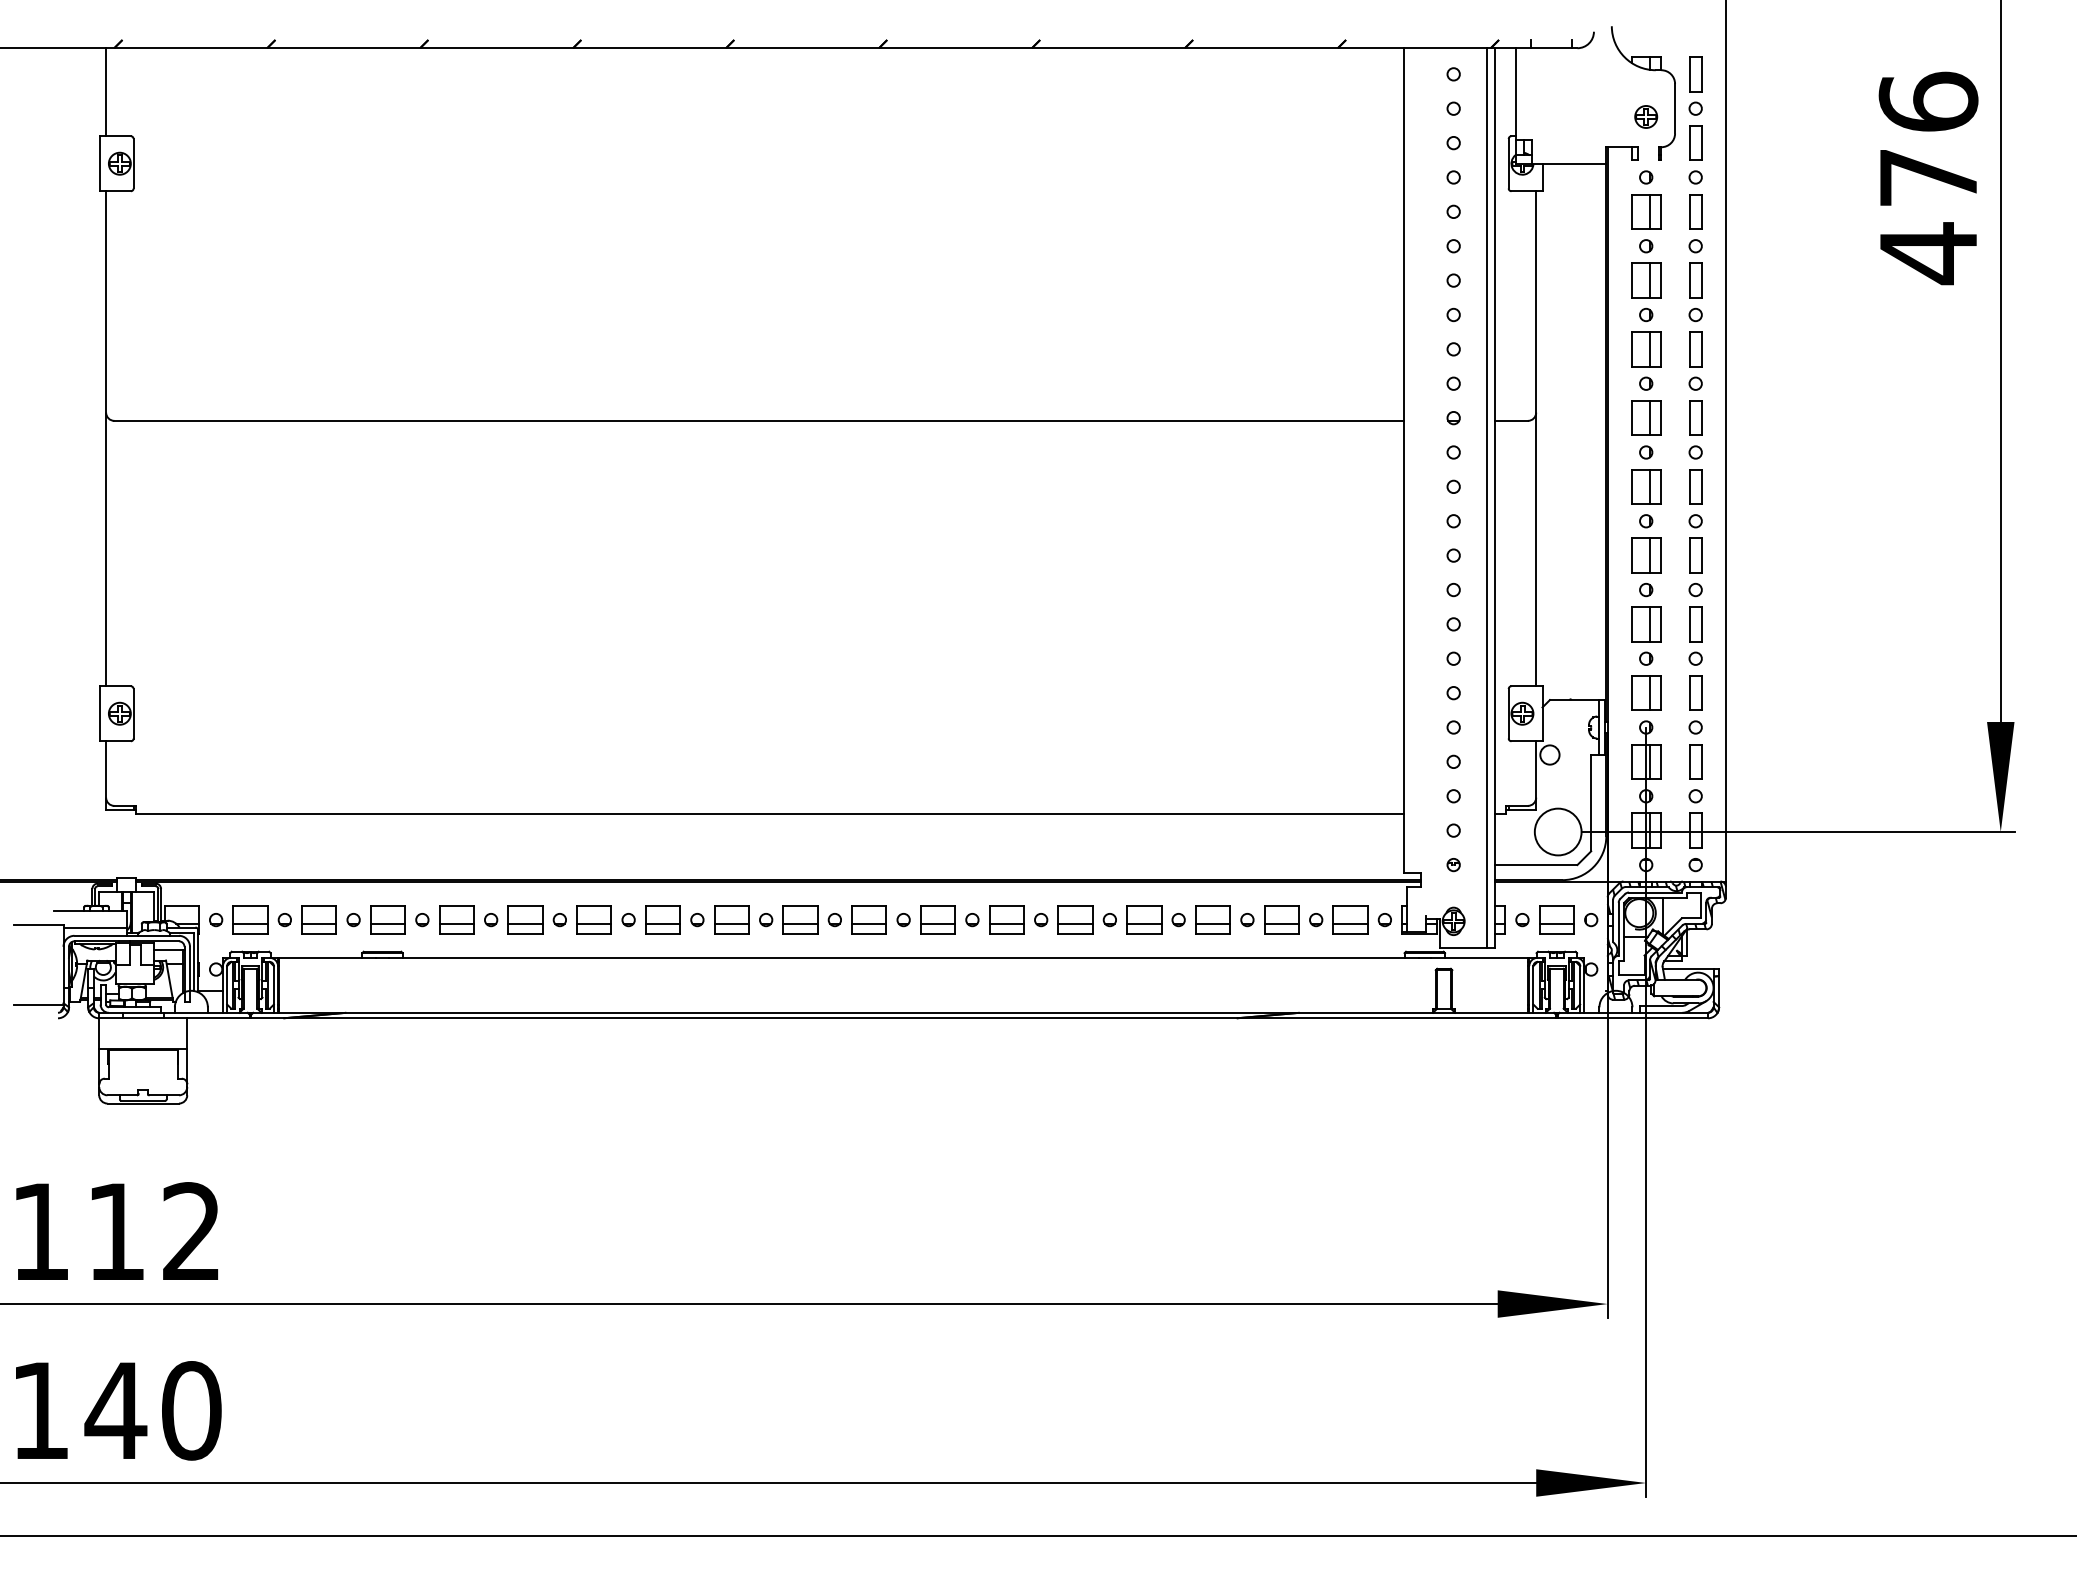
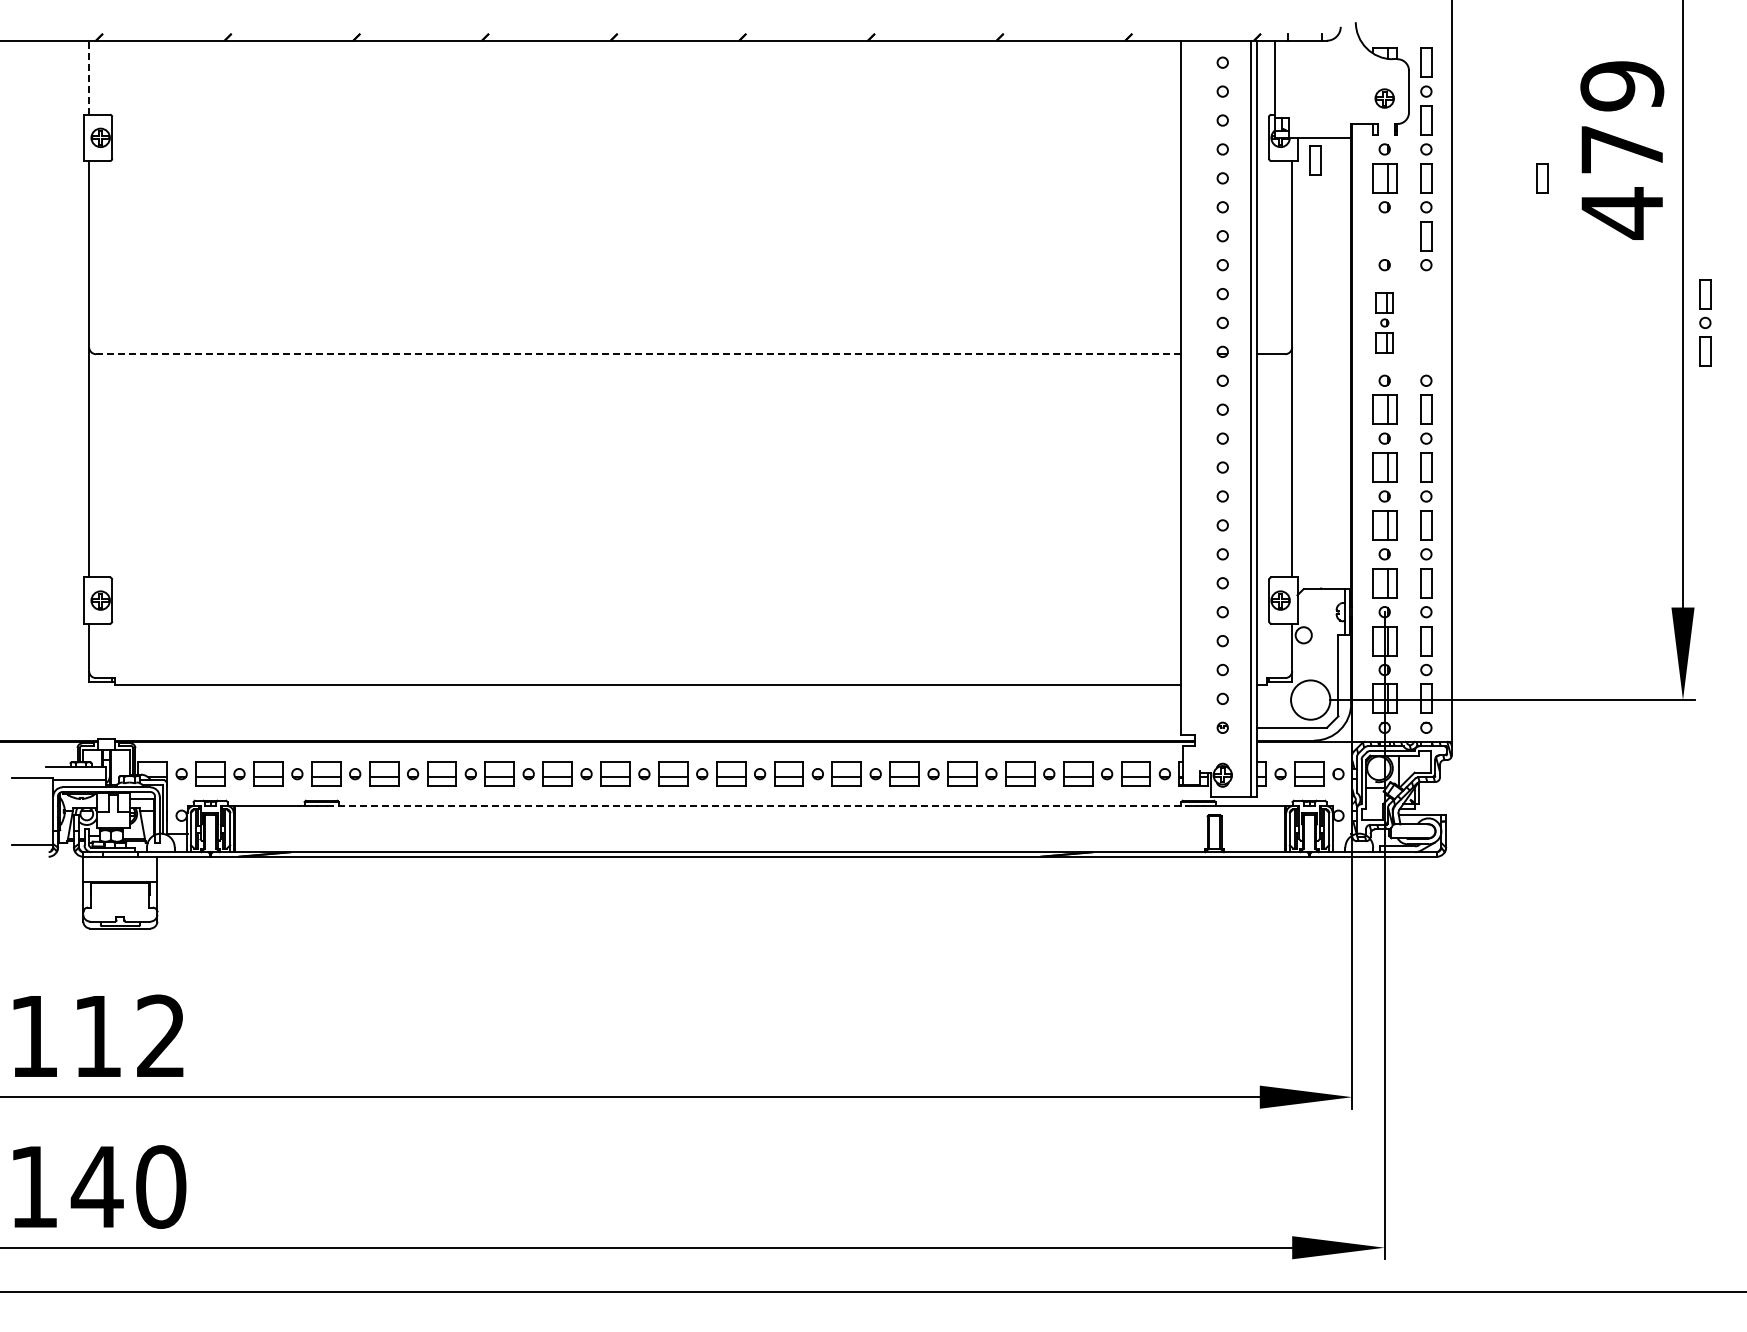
line: (106, 91) -> (89, 77), solid -> dashed
text: (1928, 101) -> (1622, 85), 476 -> 479
part: (1563, 190) -> (1315, 160), added
part: (1833, 212) -> (1542, 178), added
part: (1645, 280) -> (1384, 236), removed
part: (1645, 383) -> (1384, 322), size x0.7
part: (1695, 383) -> (1705, 322), moved
line: (759, 421) -> (638, 354), solid -> dashed
line: (904, 957) -> (760, 805), solid -> dashed

